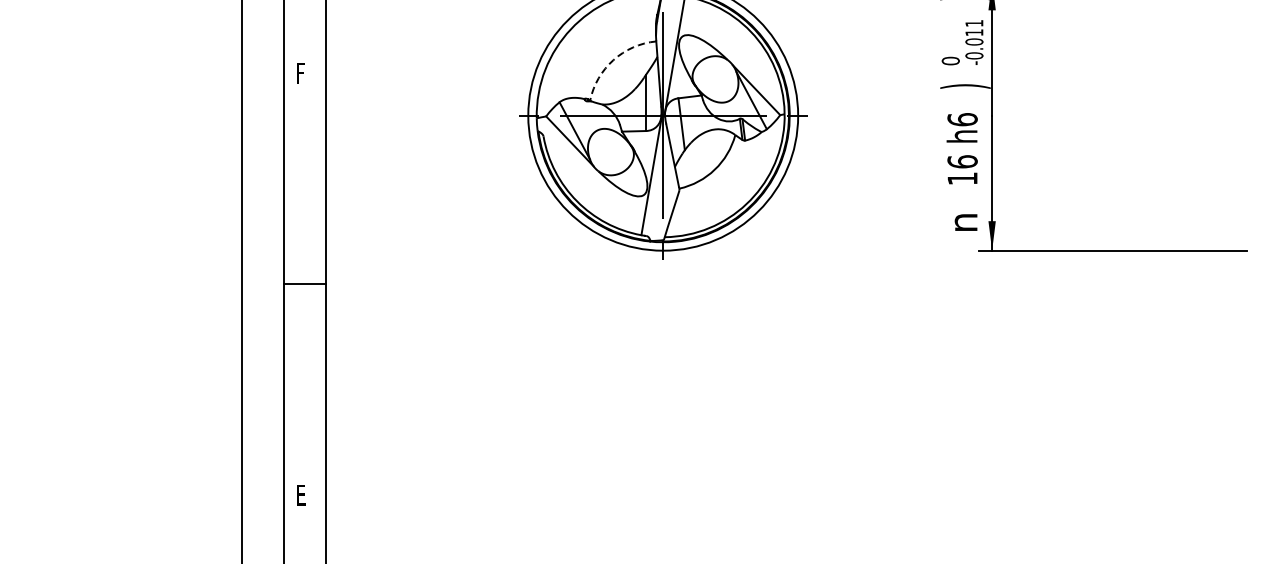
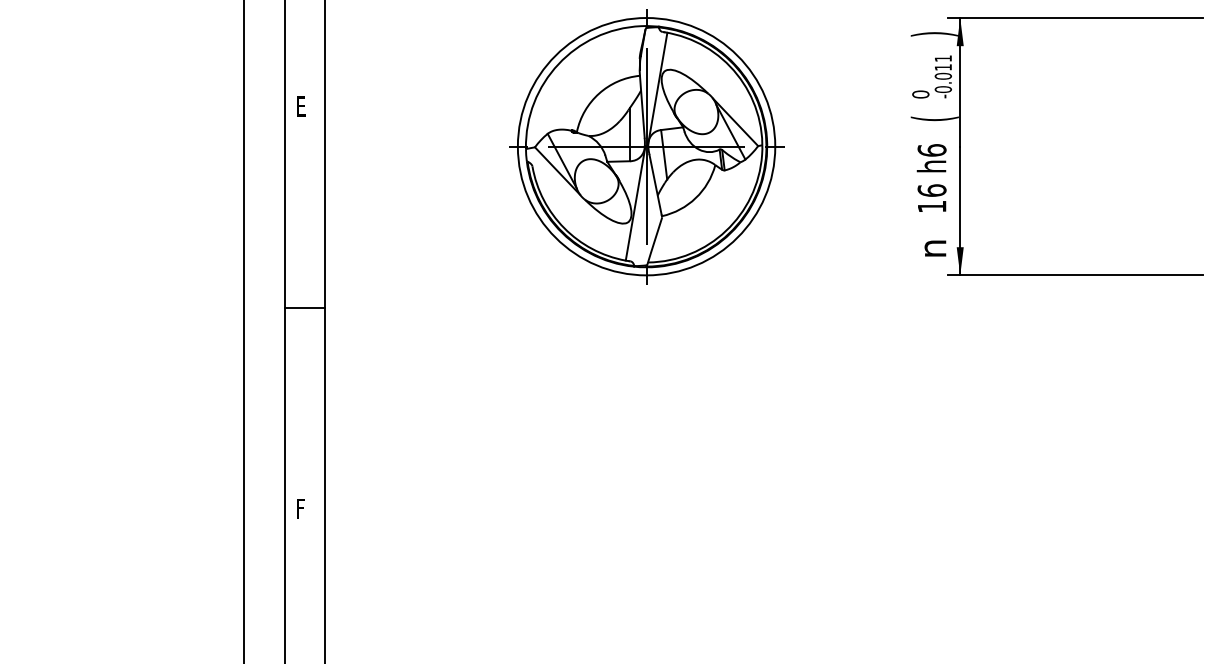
arc: (613, 59) -> (599, 93), dashed -> solid
text: (302, 77) -> (302, 110), F -> E
text: (965, 86) -> (934, 118), ) -> (
text: (302, 499) -> (302, 512), E -> F

